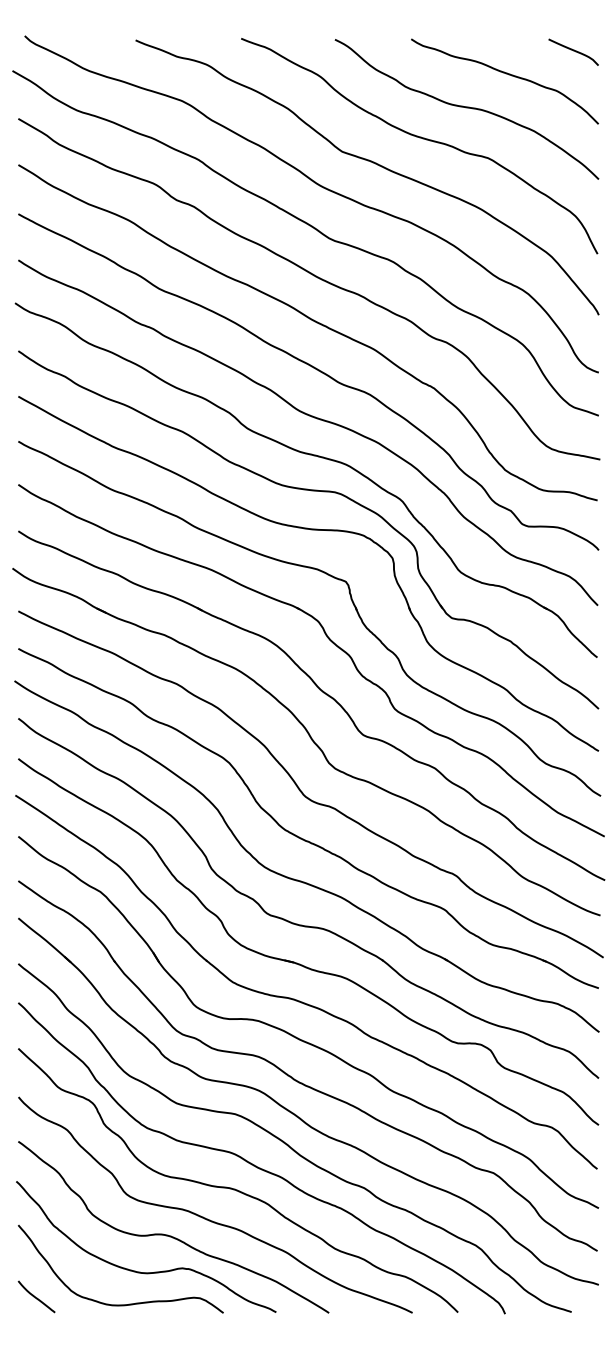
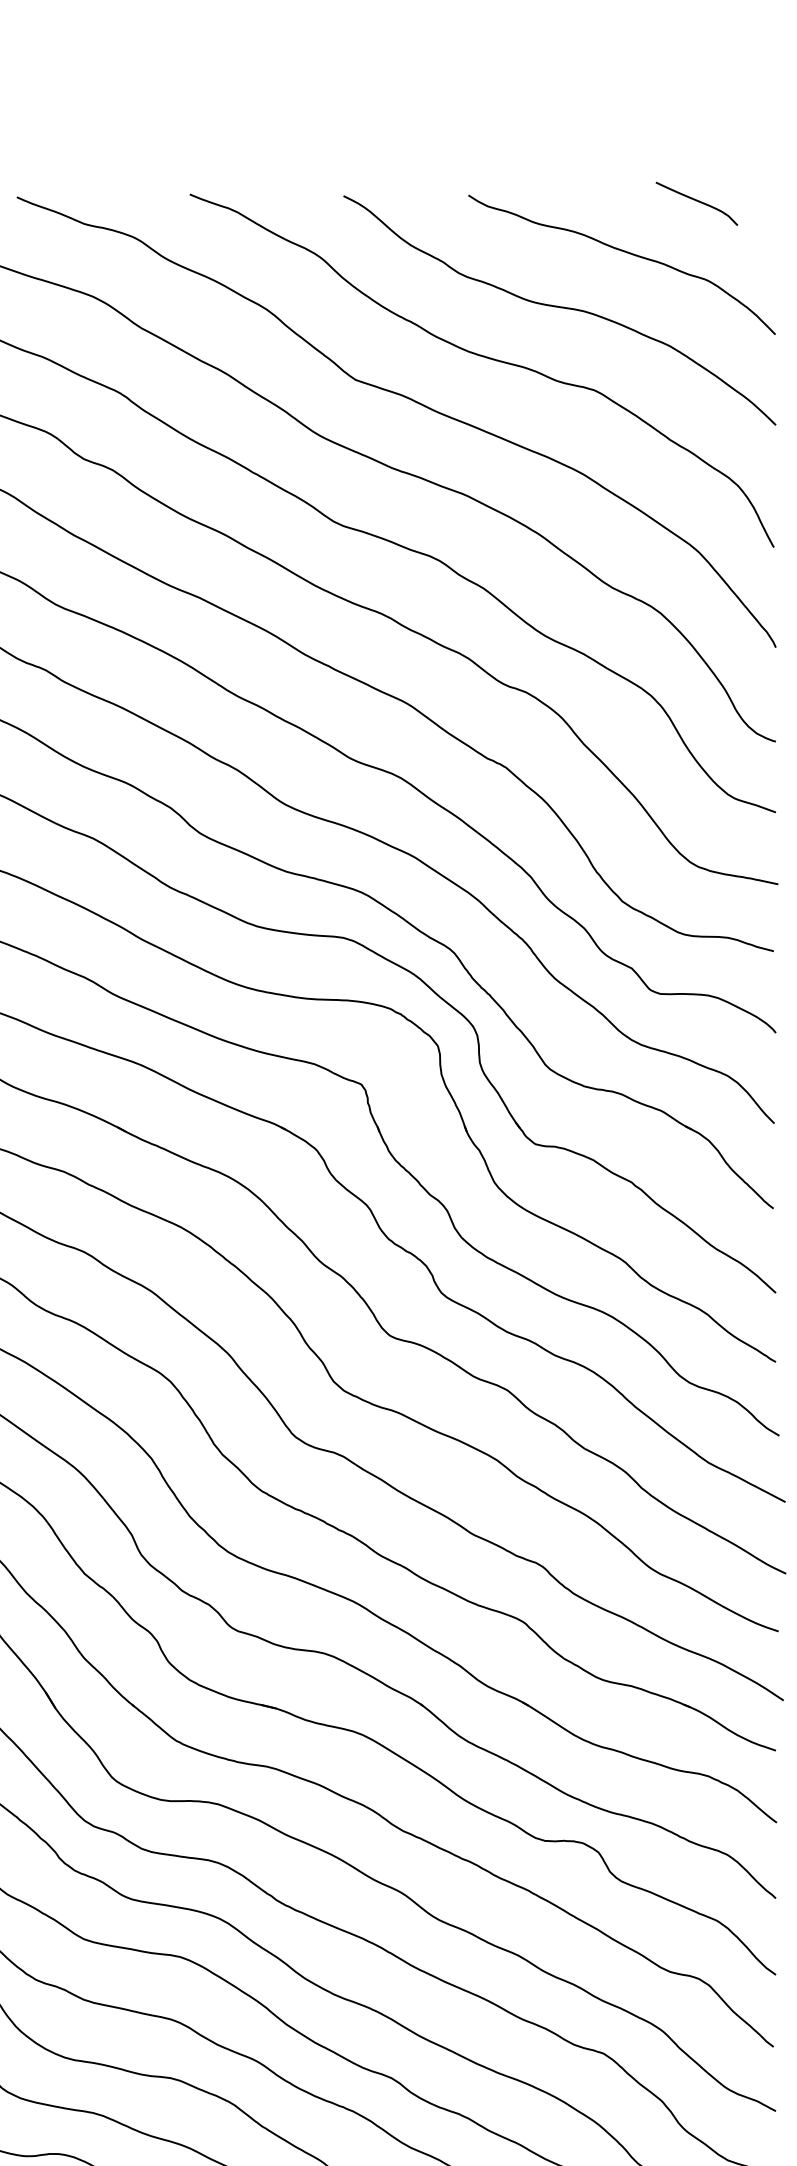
curve: (573, 51) -> (696, 202), moved

